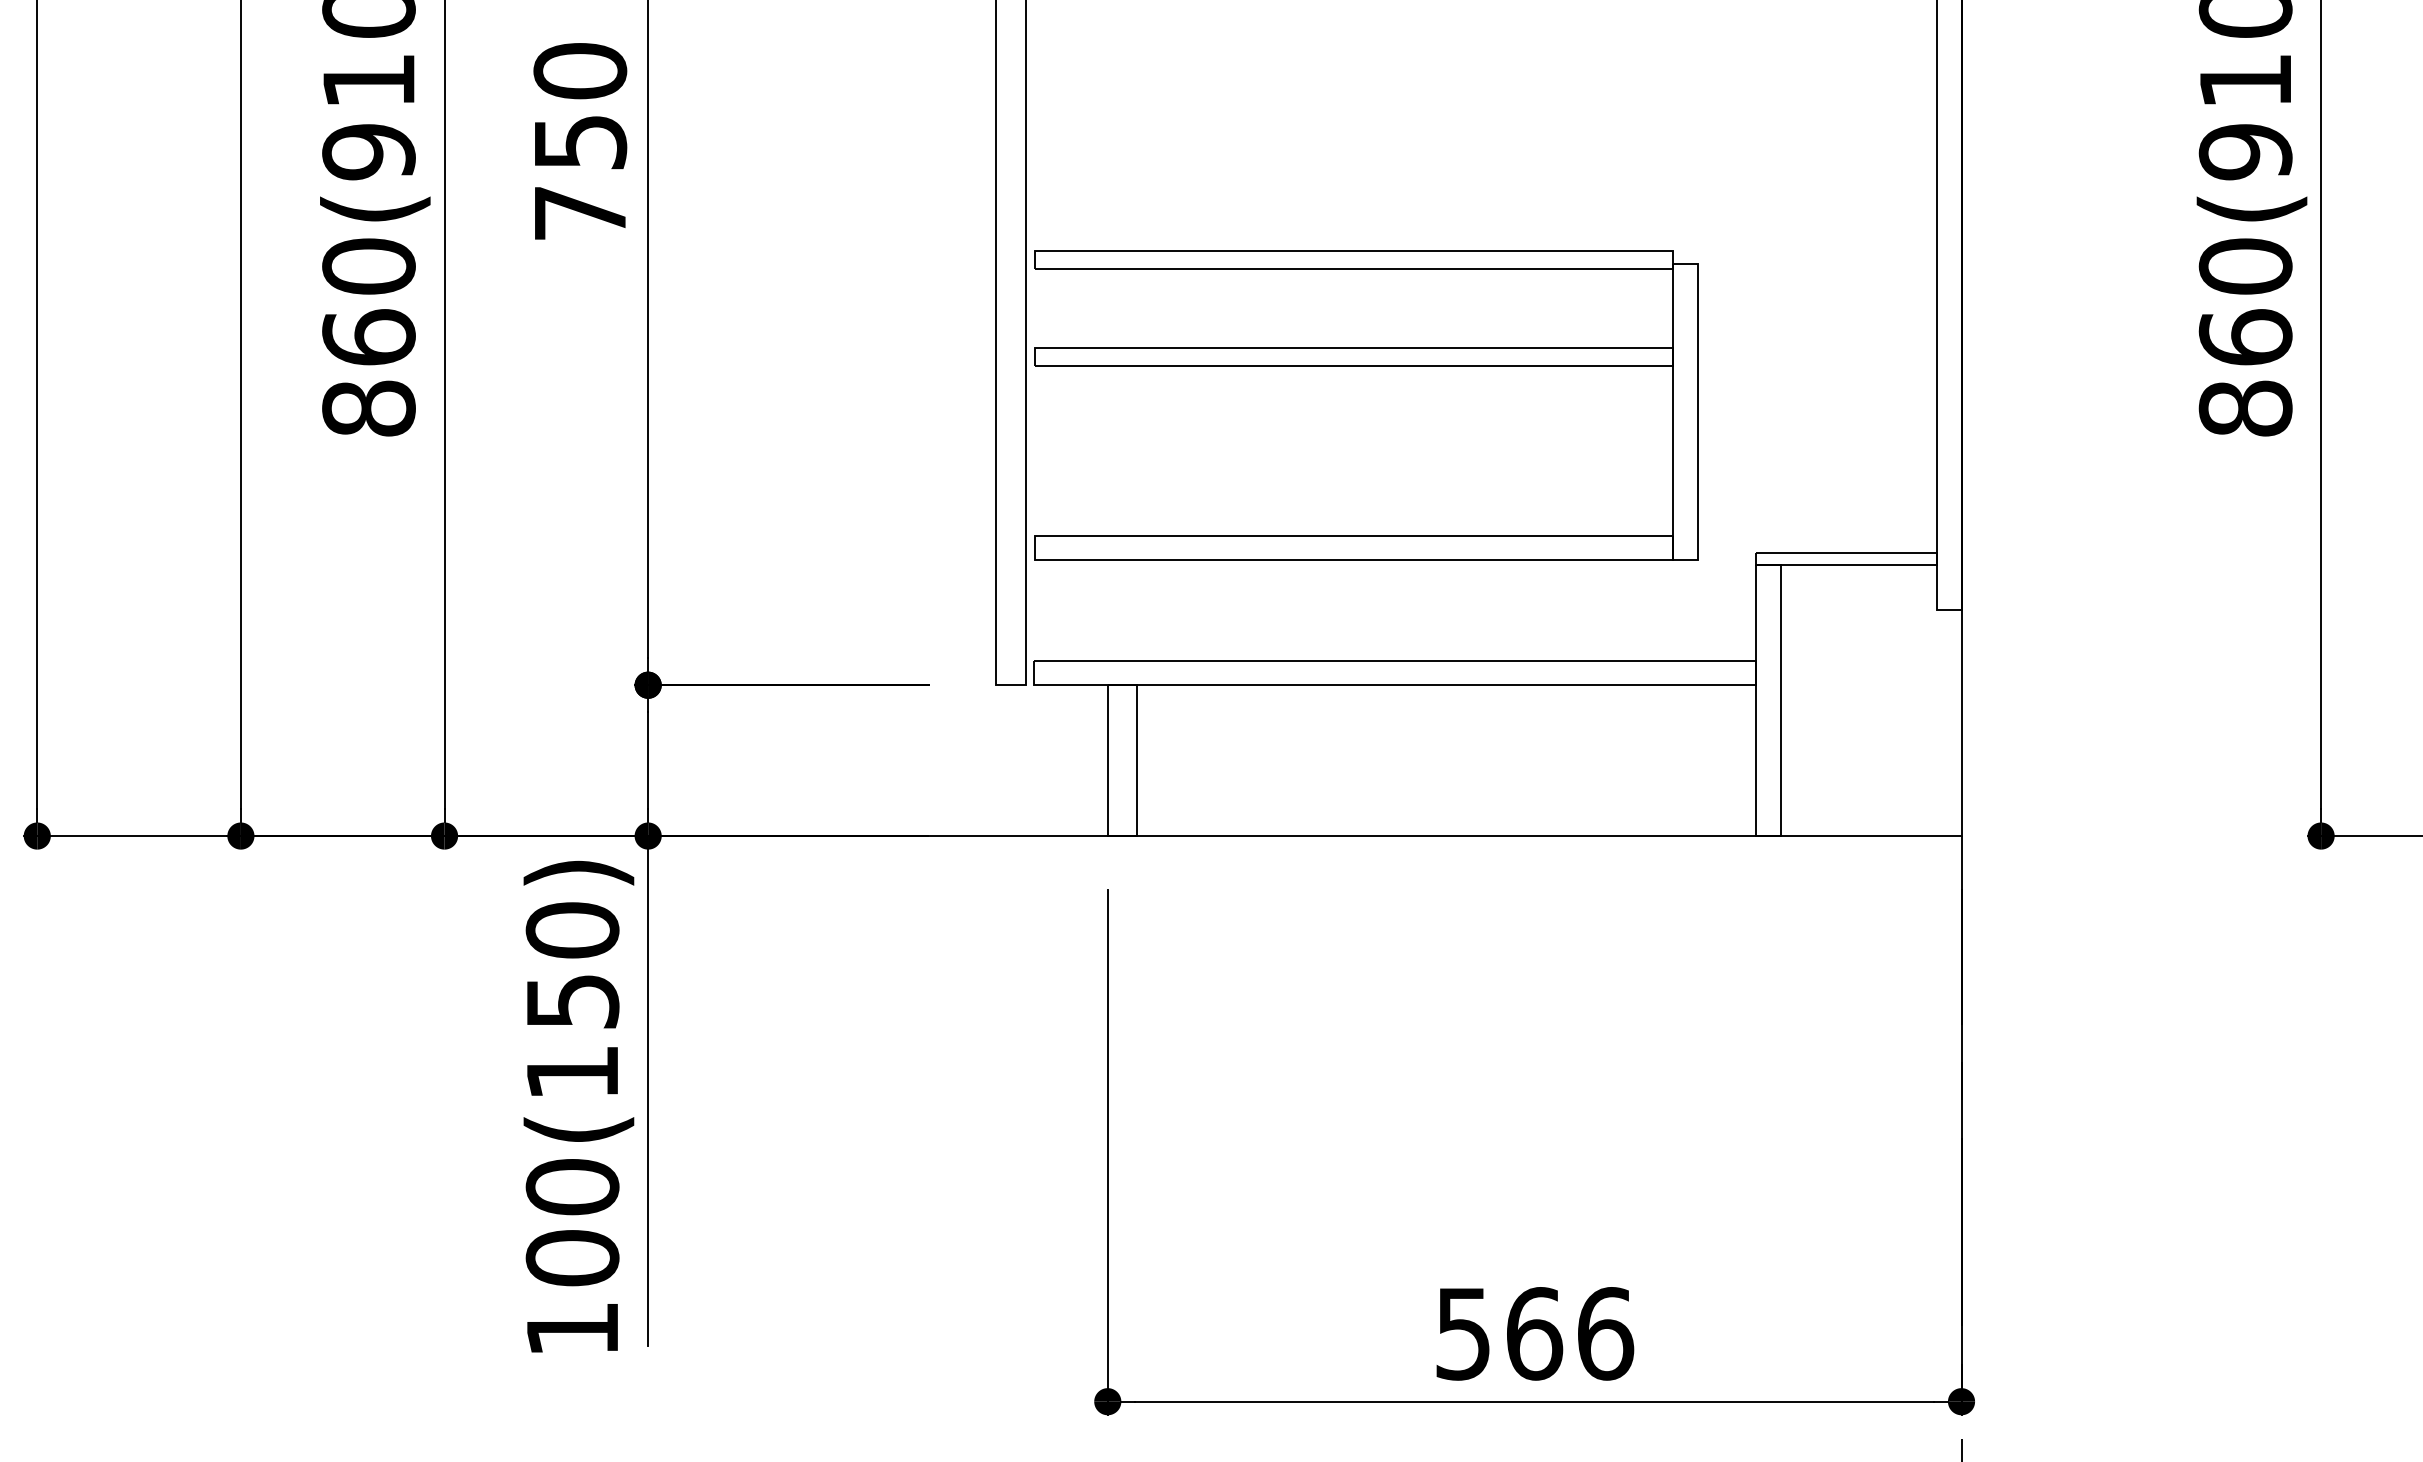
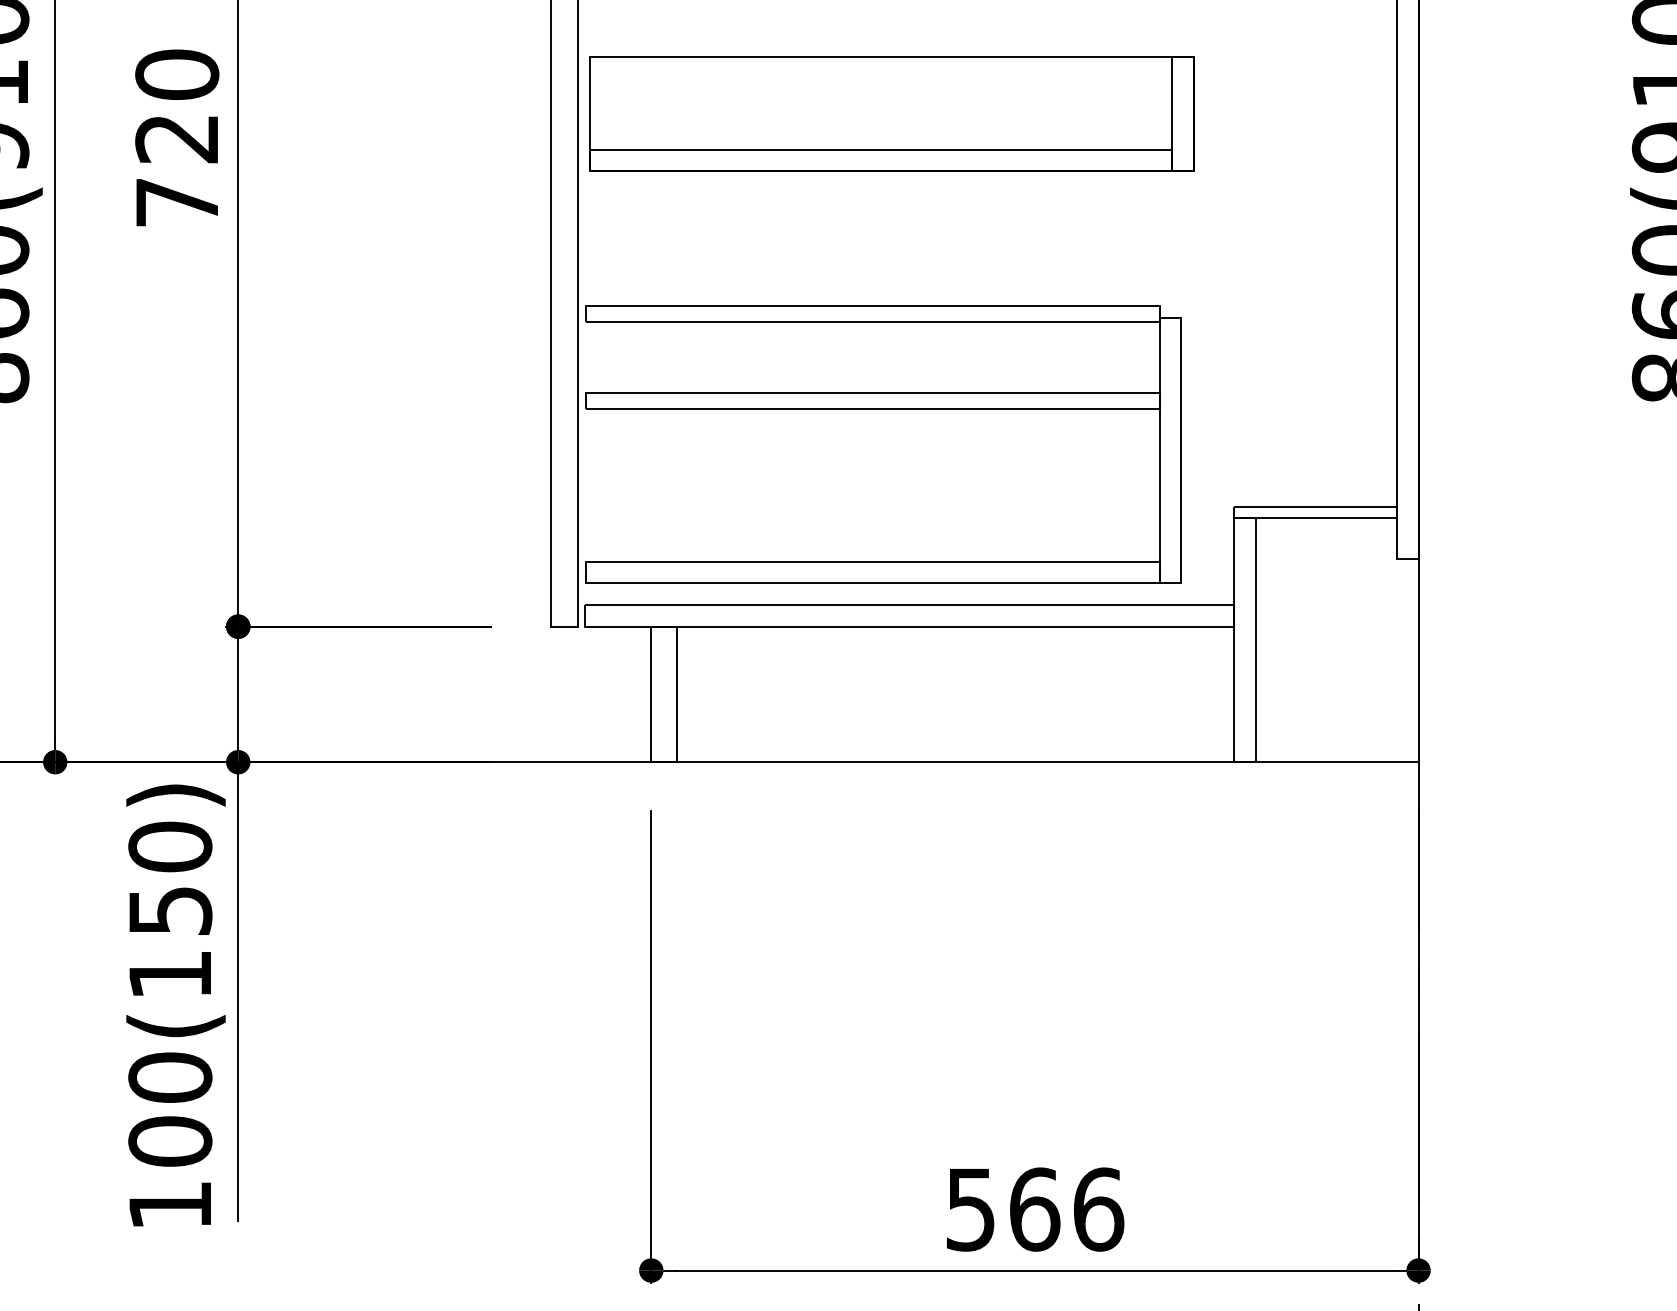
part: (1375, 114) -> (891, 113), added
text: (580, 142) -> (177, 138), 750 -> 720
part: (1366, 366) -> (883, 409), moved

